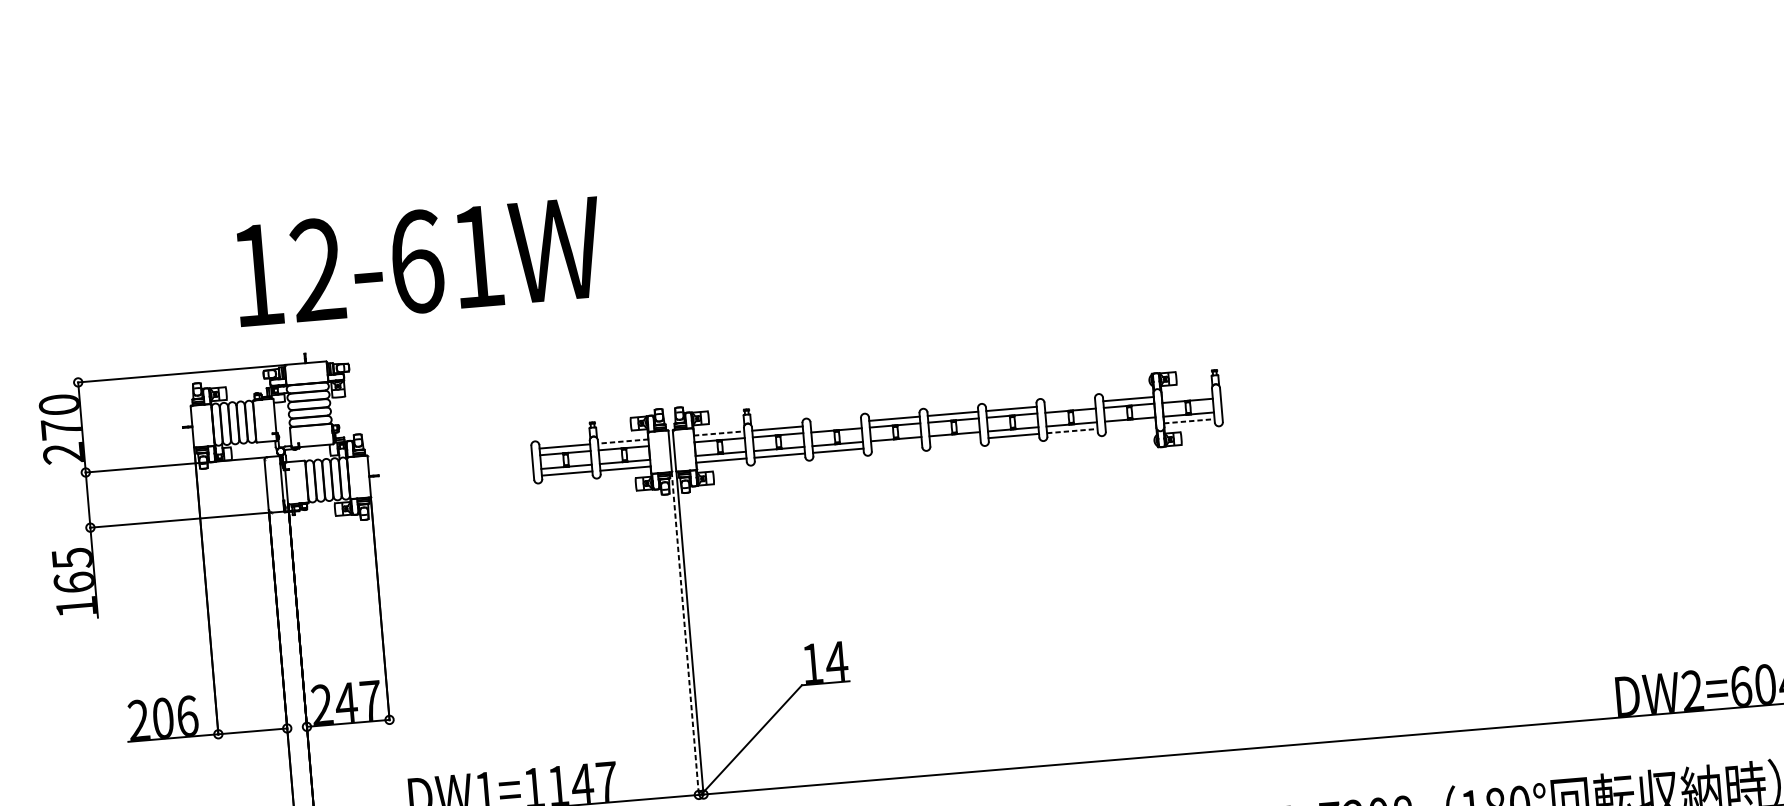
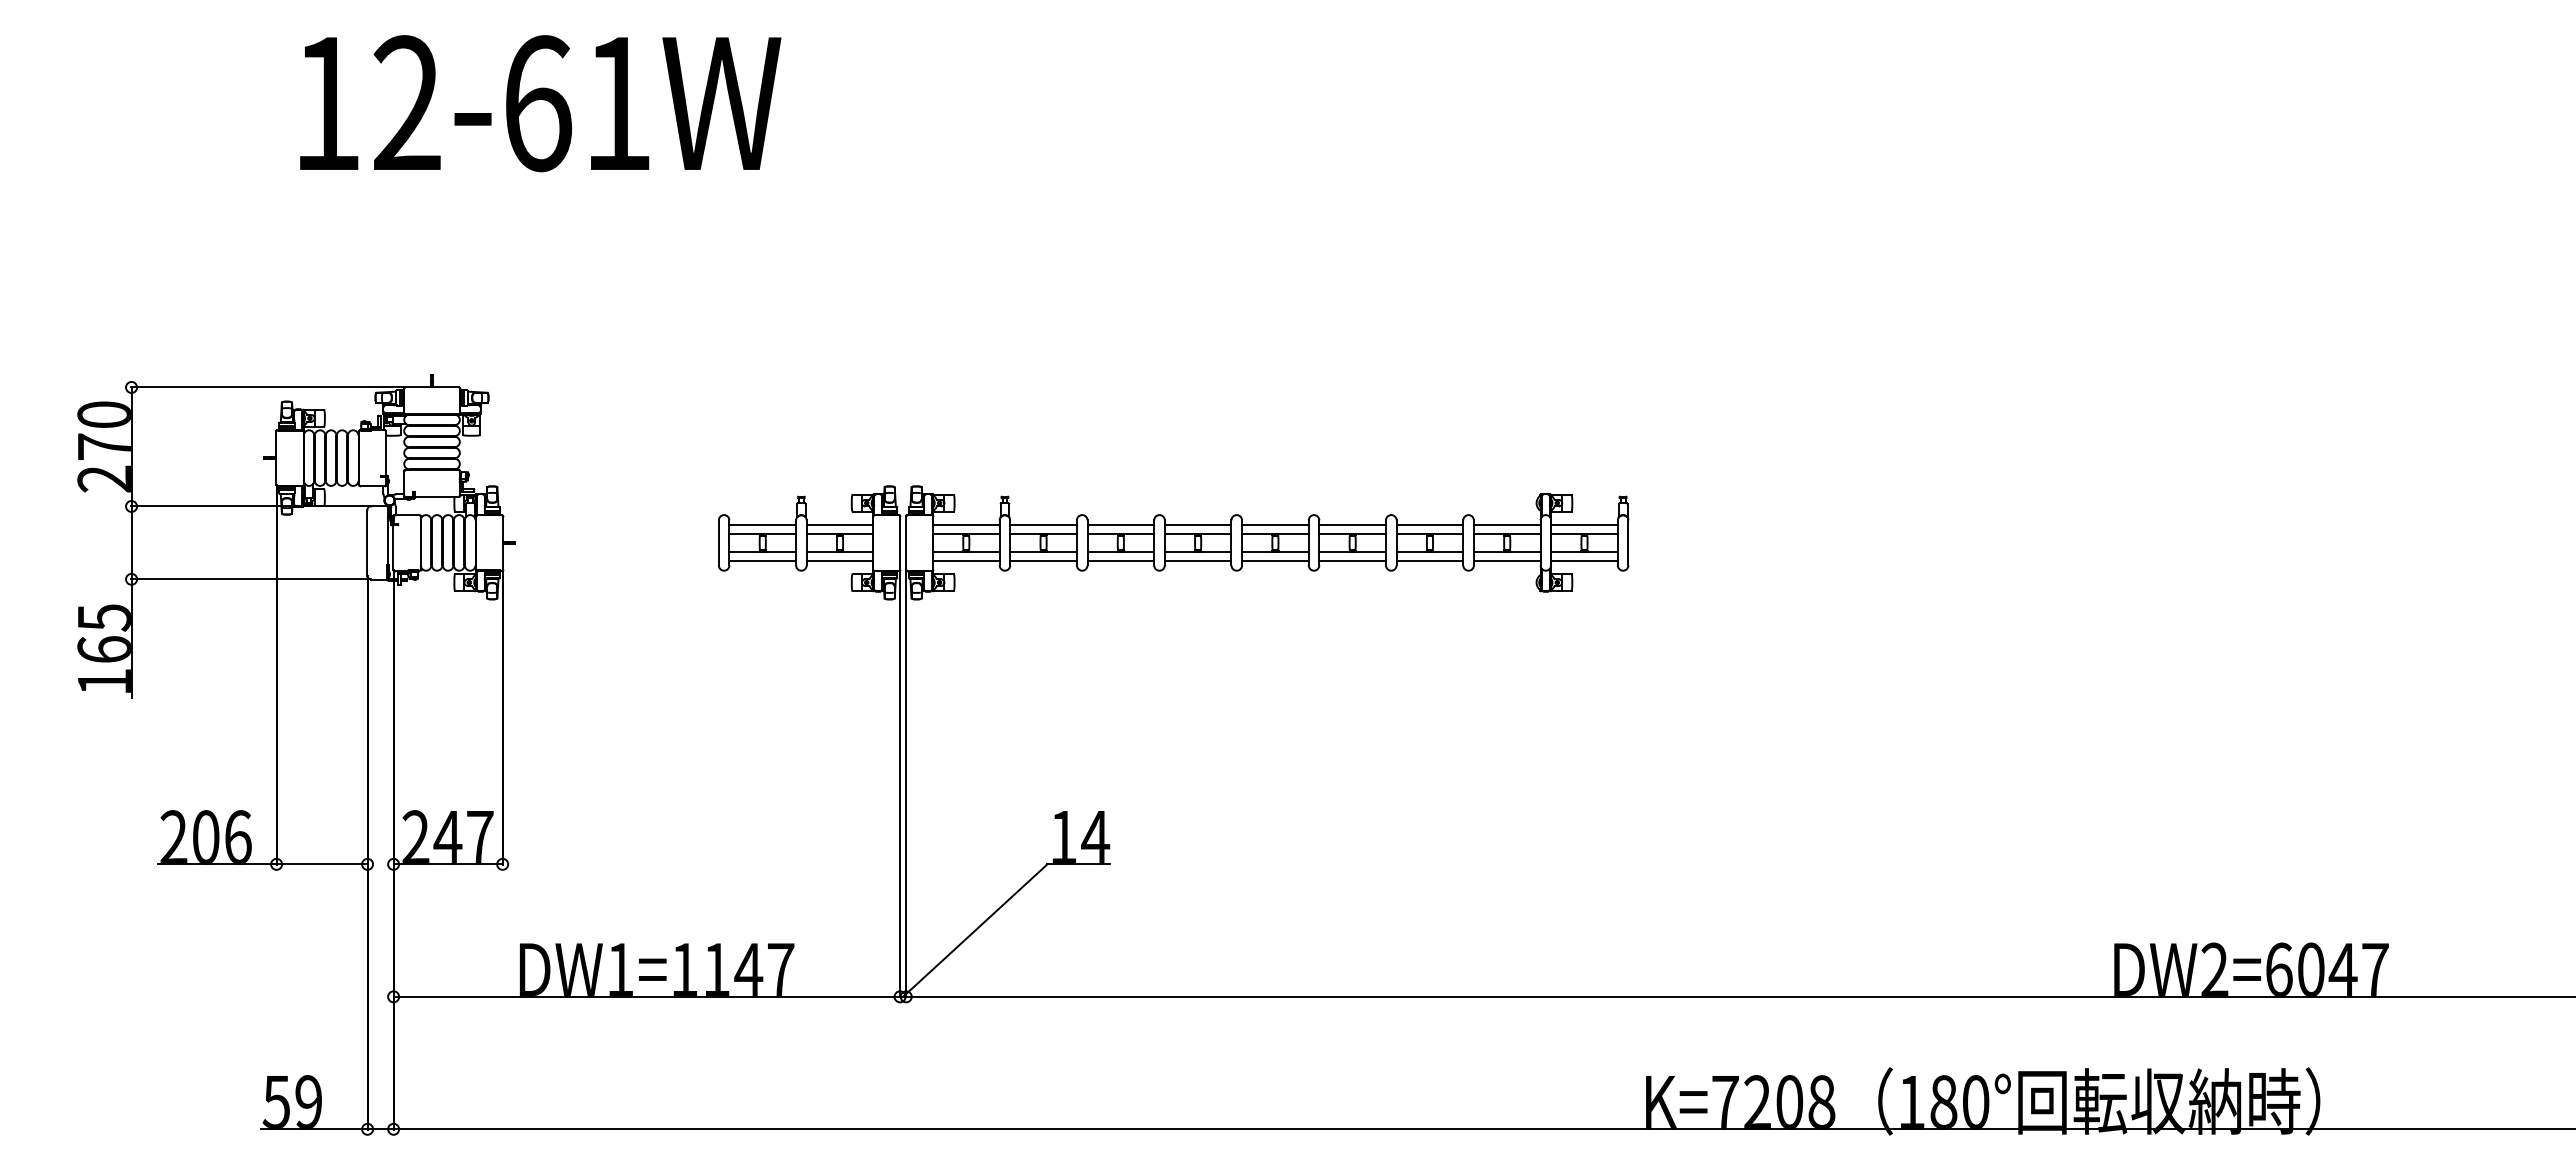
text: (418, 261) -> (540, 103), moved
line: (1187, 394) -> (1584, 525), added
line: (1069, 404) -> (1429, 525), added
line: (1189, 421) -> (1584, 560), dashed -> solid
line: (835, 424) -> (1120, 525), added
line: (1130, 426) -> (1506, 560), added
line: (1072, 430) -> (1430, 560), dashed -> solid
line: (719, 433) -> (966, 525), dashed -> solid
line: (955, 440) -> (1275, 560), added
line: (623, 441) -> (839, 525), dashed -> solid
line: (896, 445) -> (1197, 560), added
line: (685, 633) -> (900, 783), dashed -> solid

